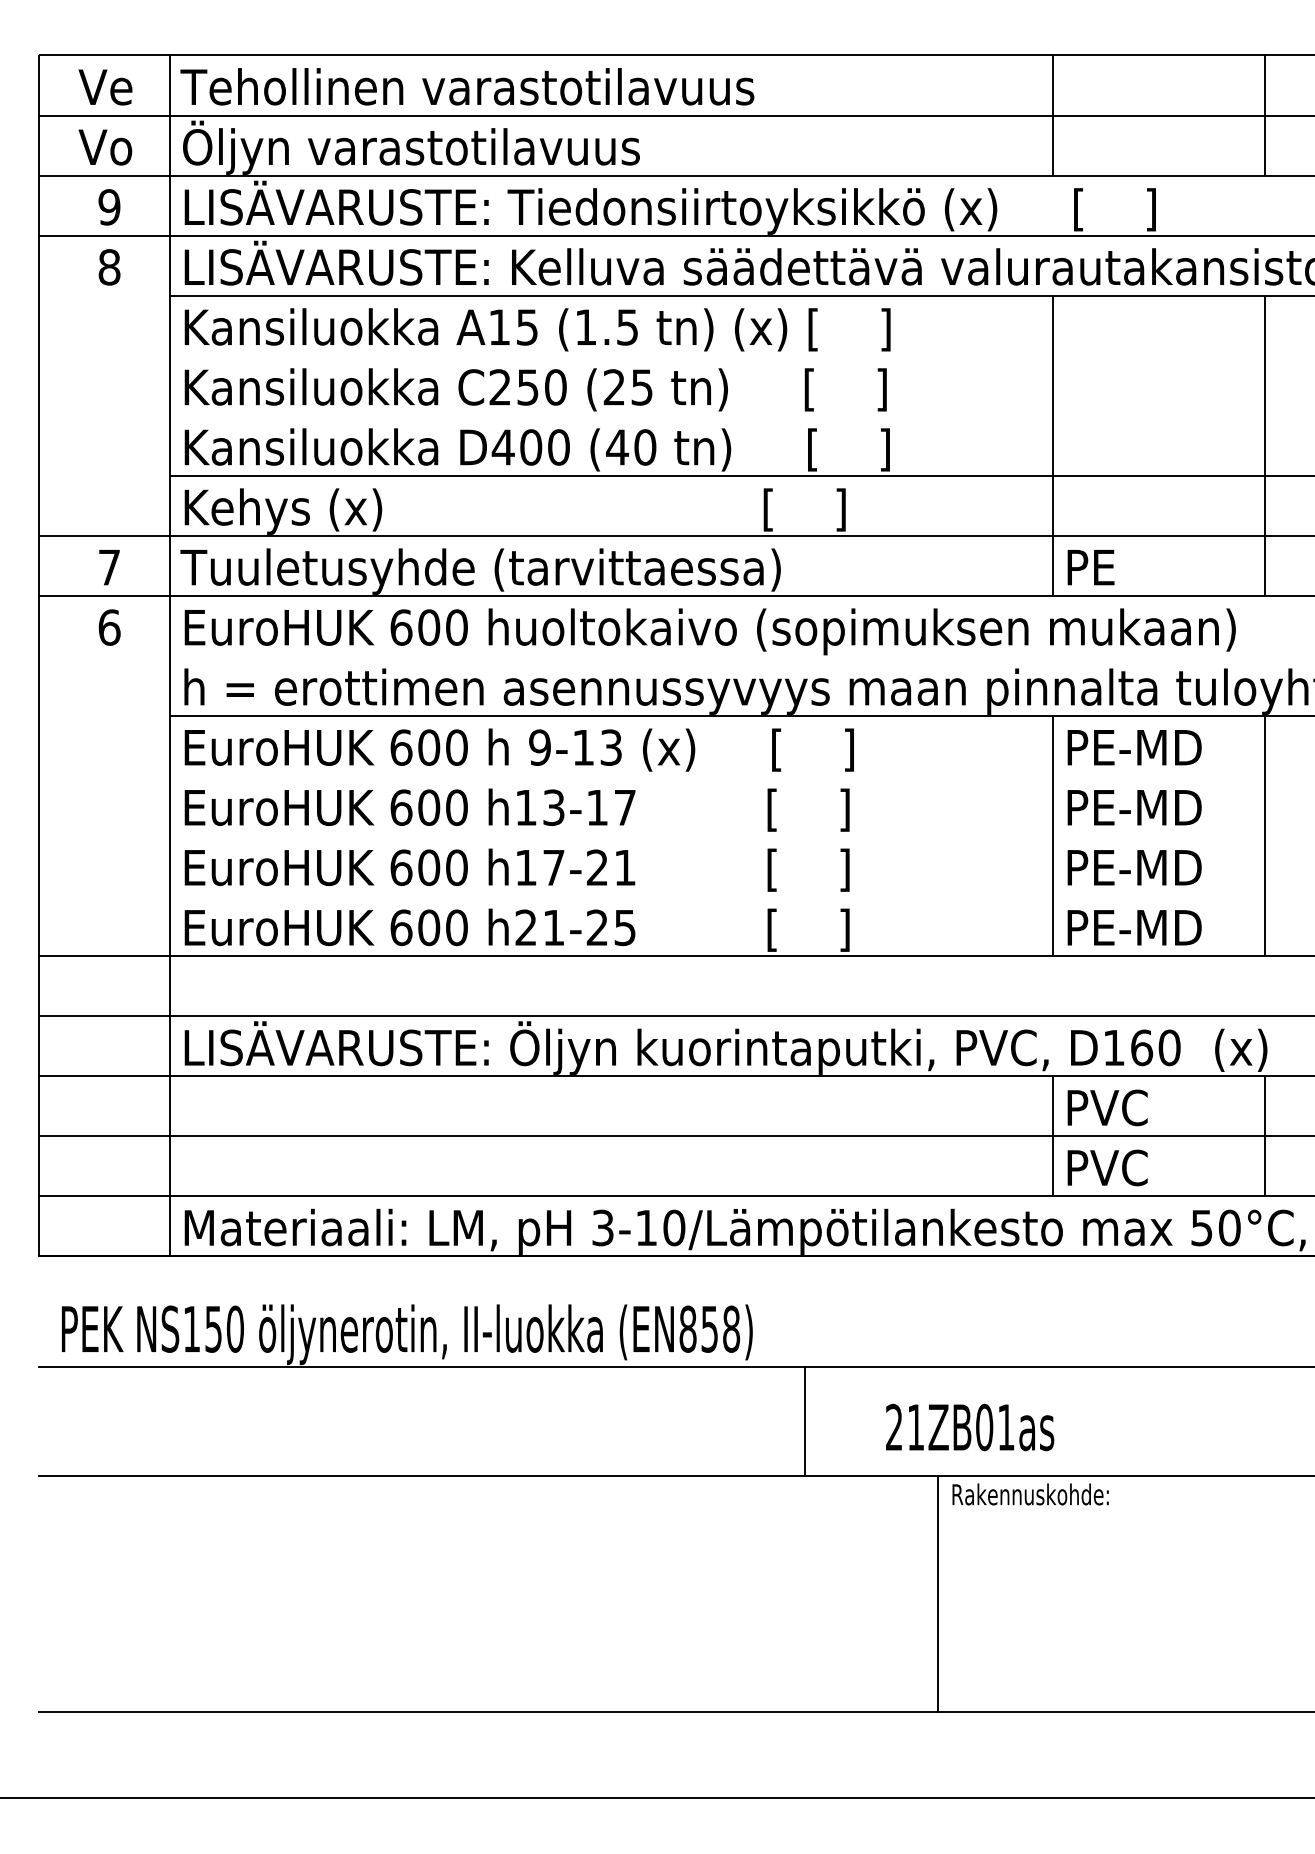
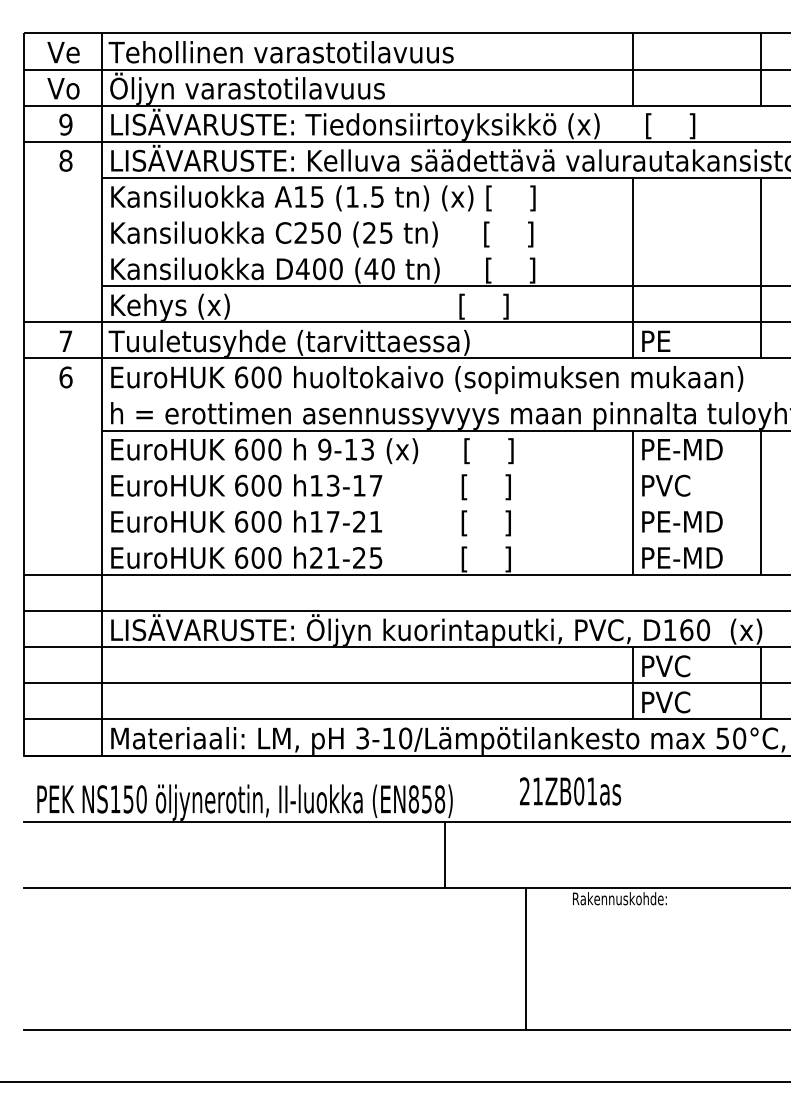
text: (1144, 807) -> (688, 485), PE-MD -> PVC
line: (805, 1420) -> (445, 854), moved
text: (970, 1427) -> (570, 791), moved
line: (938, 1593) -> (526, 958), moved

